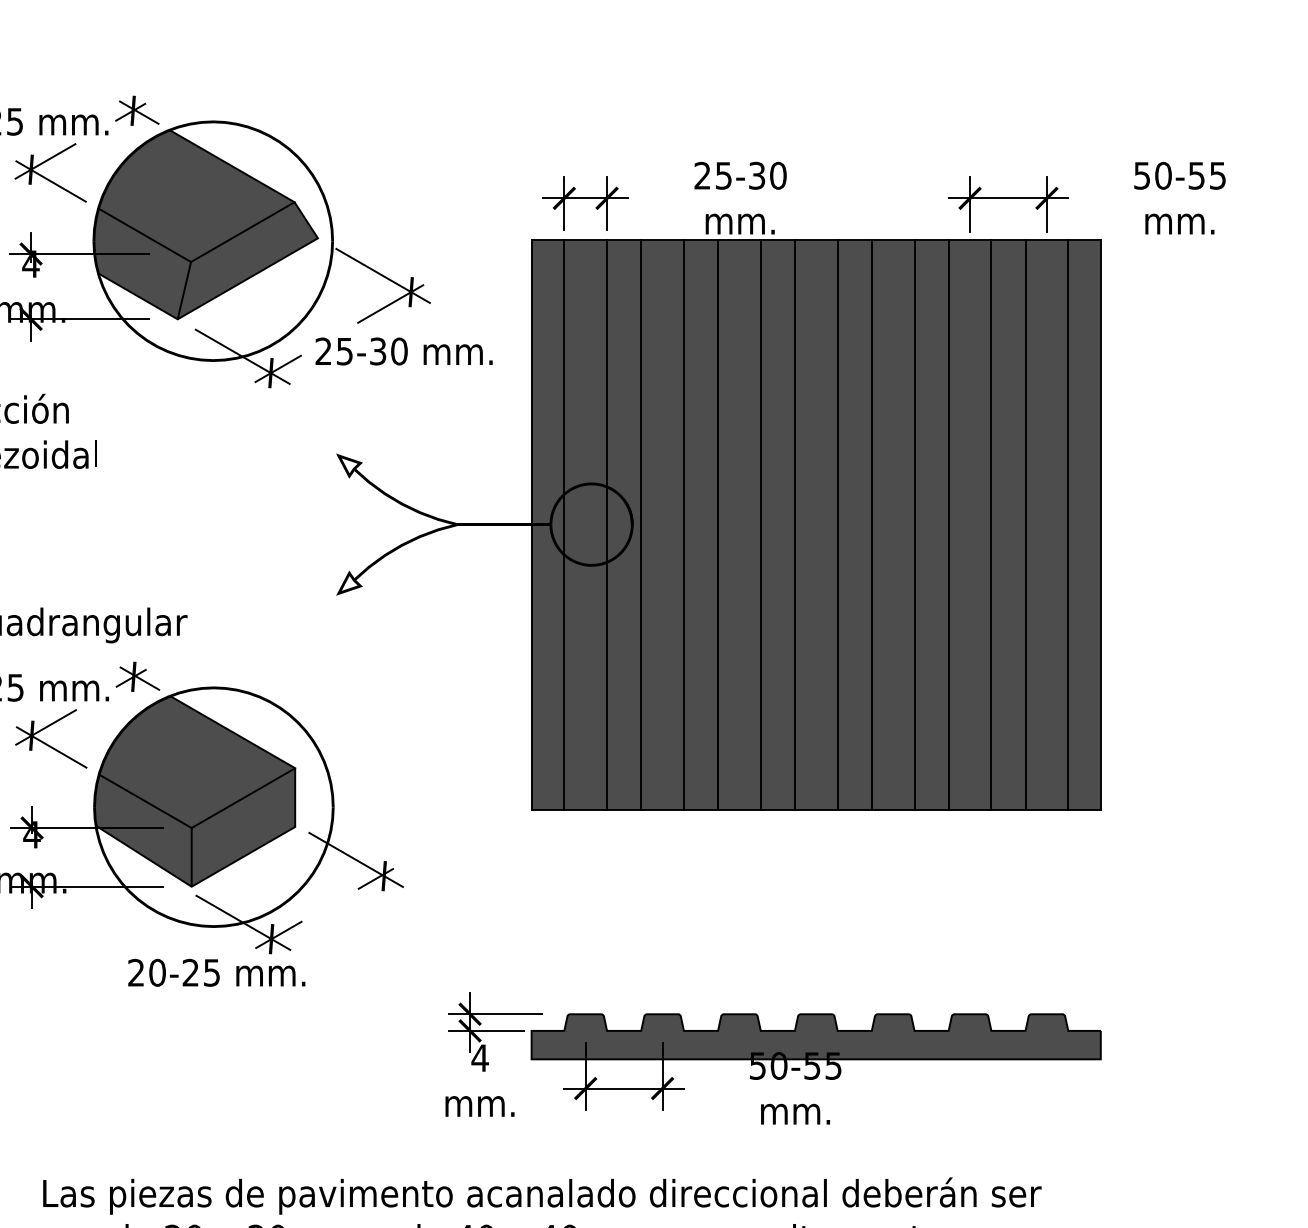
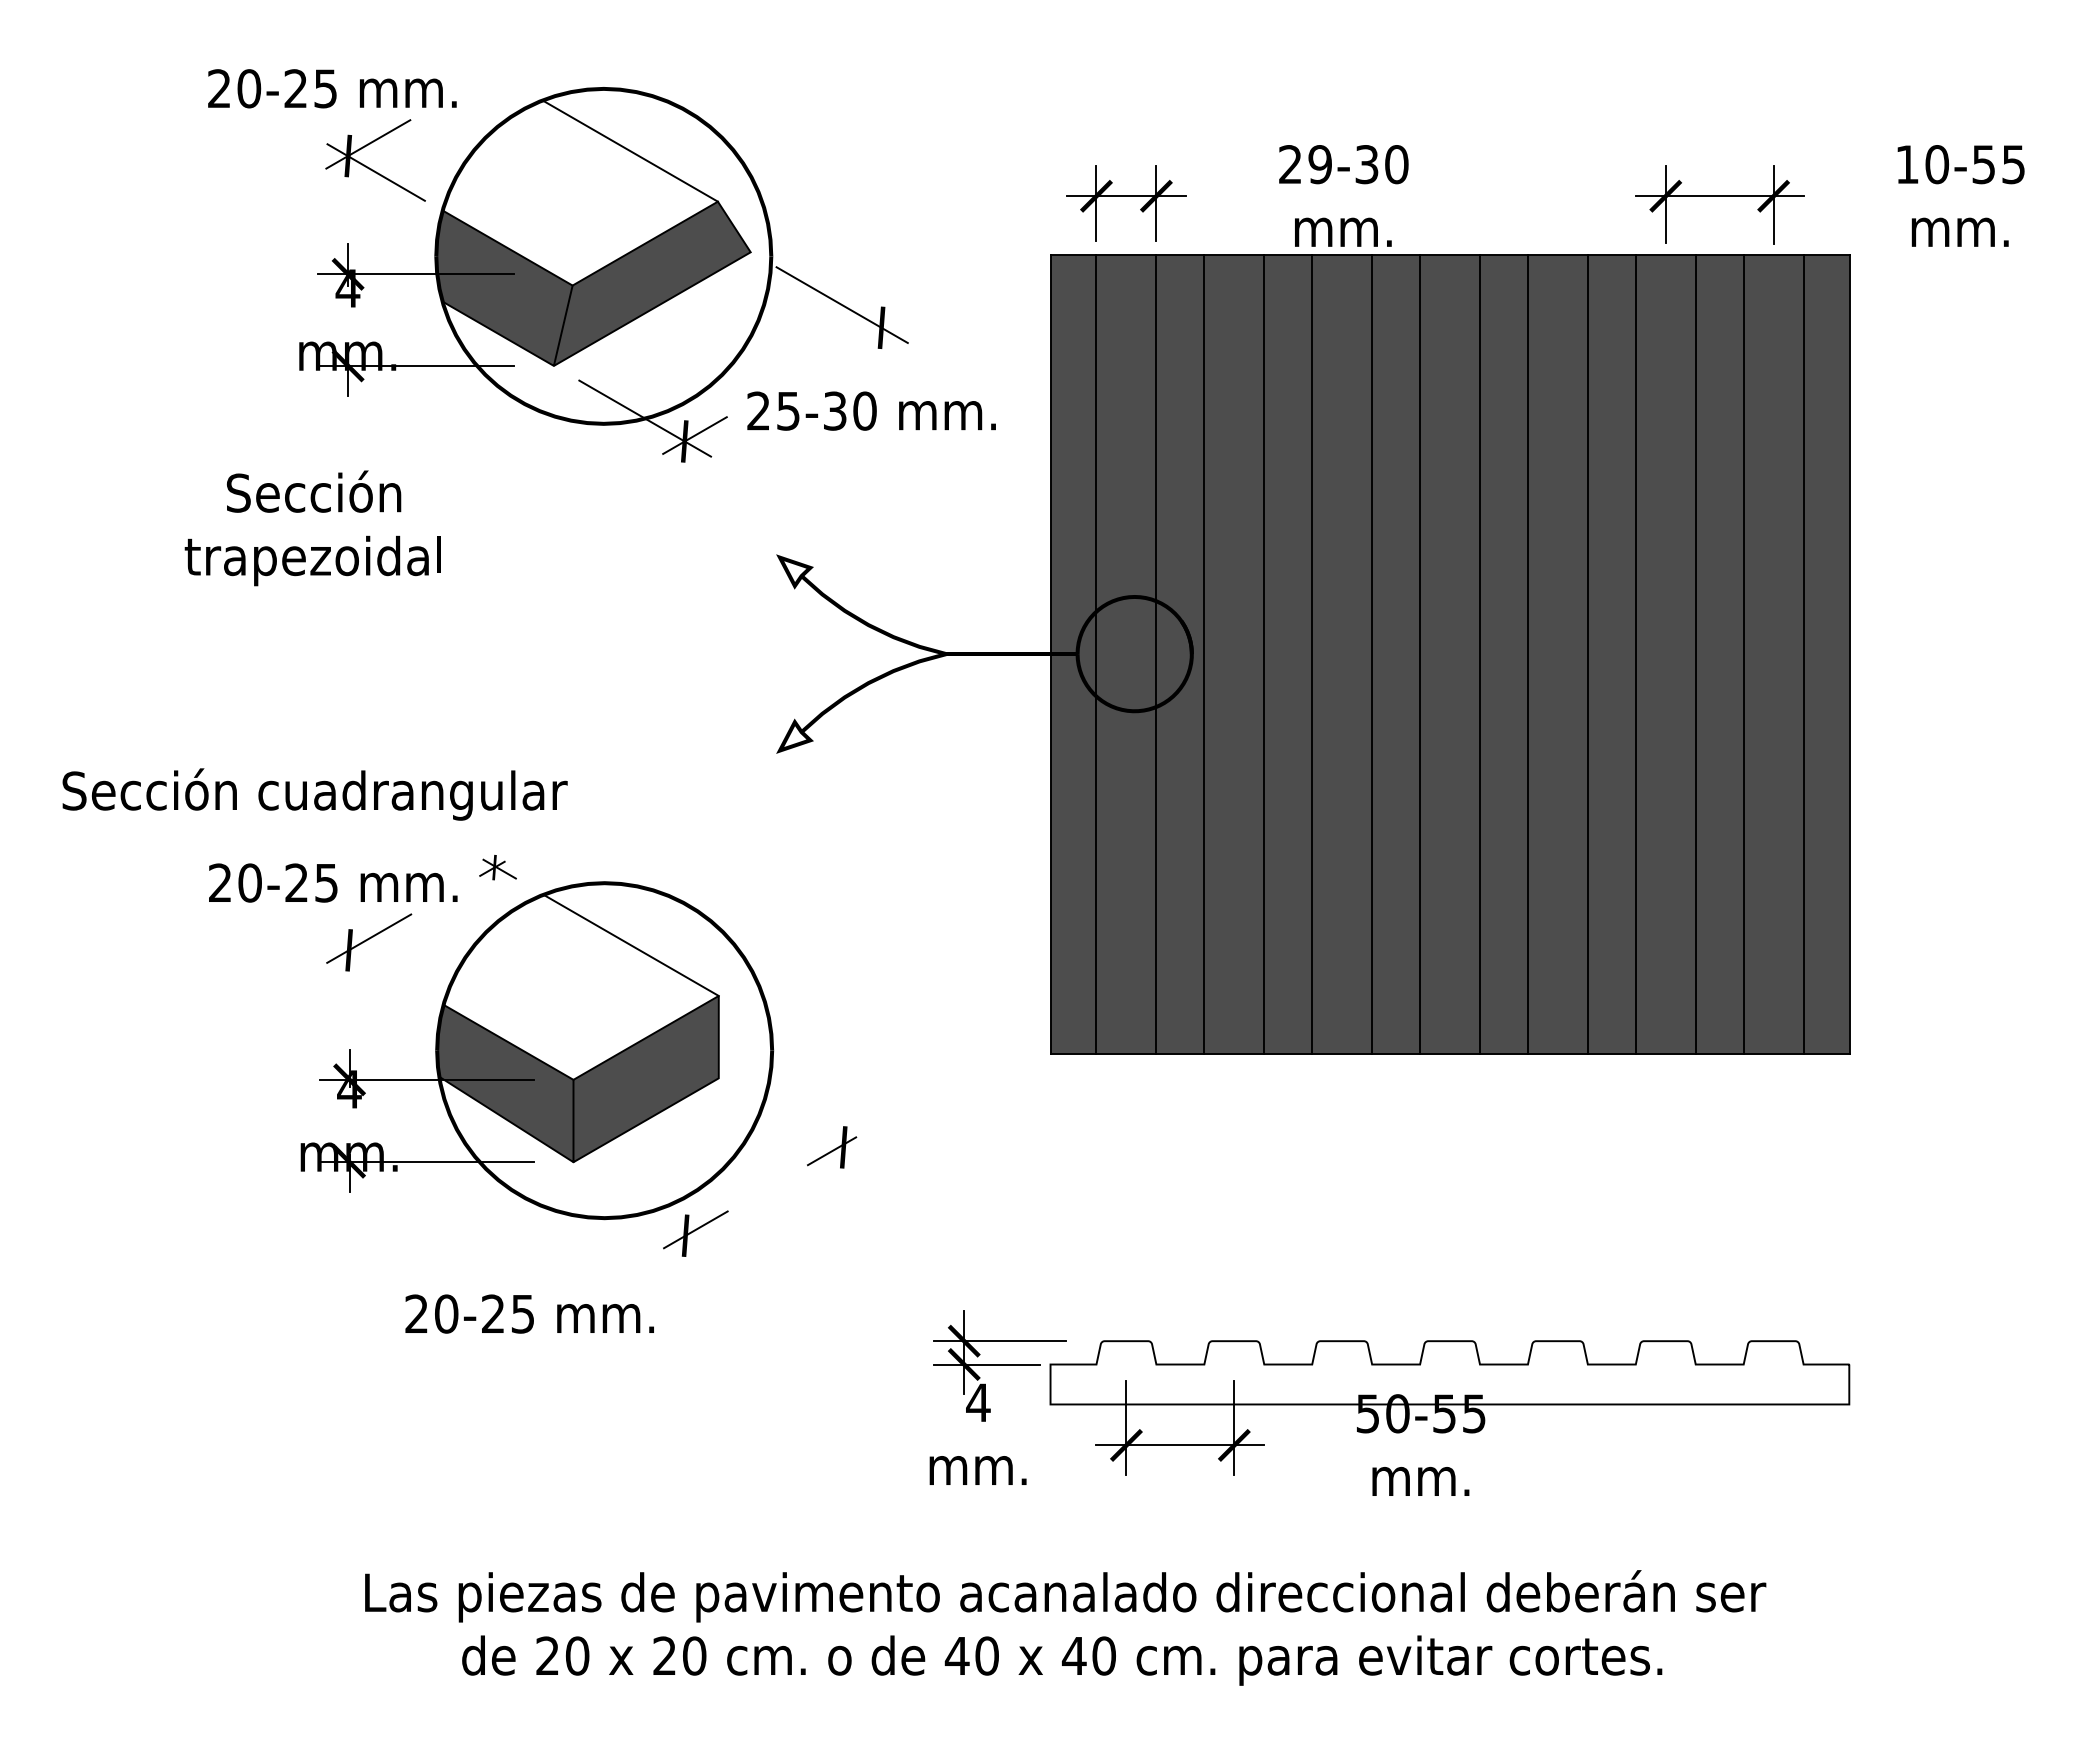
part: (136, 110) -> (496, 73), removed
text: (723, 175) -> (1319, 164), 25-30 -> 29-30
text: (1142, 175) -> (1907, 164), 50-55 -> 10-55
fill: (195, 195) -> (579, 192), removed
line: (390, 304) -> (852, 344), removed
part: (137, 676) -> (497, 867), size x0.6
line: (51, 747) -> (376, 966), removed
fill: (196, 761) -> (580, 986), removed
line: (355, 859) -> (803, 1124), removed
line: (242, 922) -> (645, 1212), removed
text: (216, 972) -> (529, 1313), moved
fill: (815, 1036) -> (1449, 1372), removed

